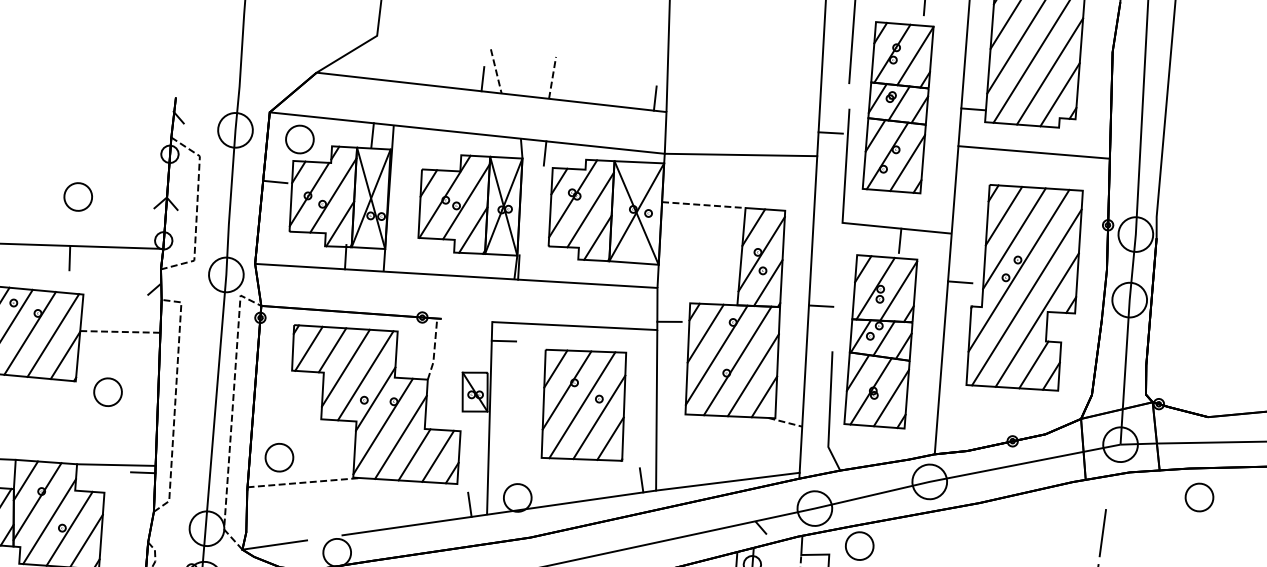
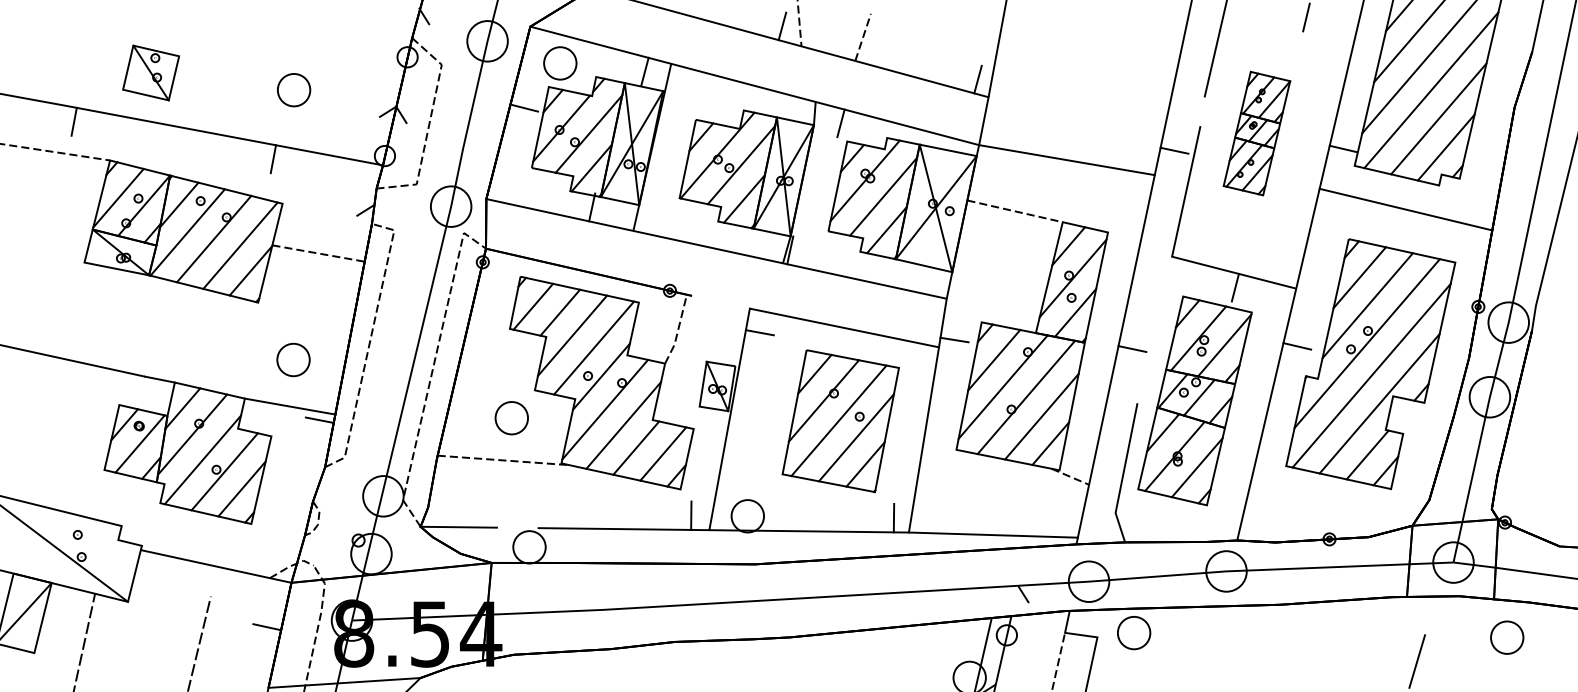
part: (897, 107) -> (1256, 133), size x0.6
part: (107, 391) -> (293, 359), moved
part: (279, 457) -> (511, 418), moved
part: (1199, 497) -> (1507, 637), moved

